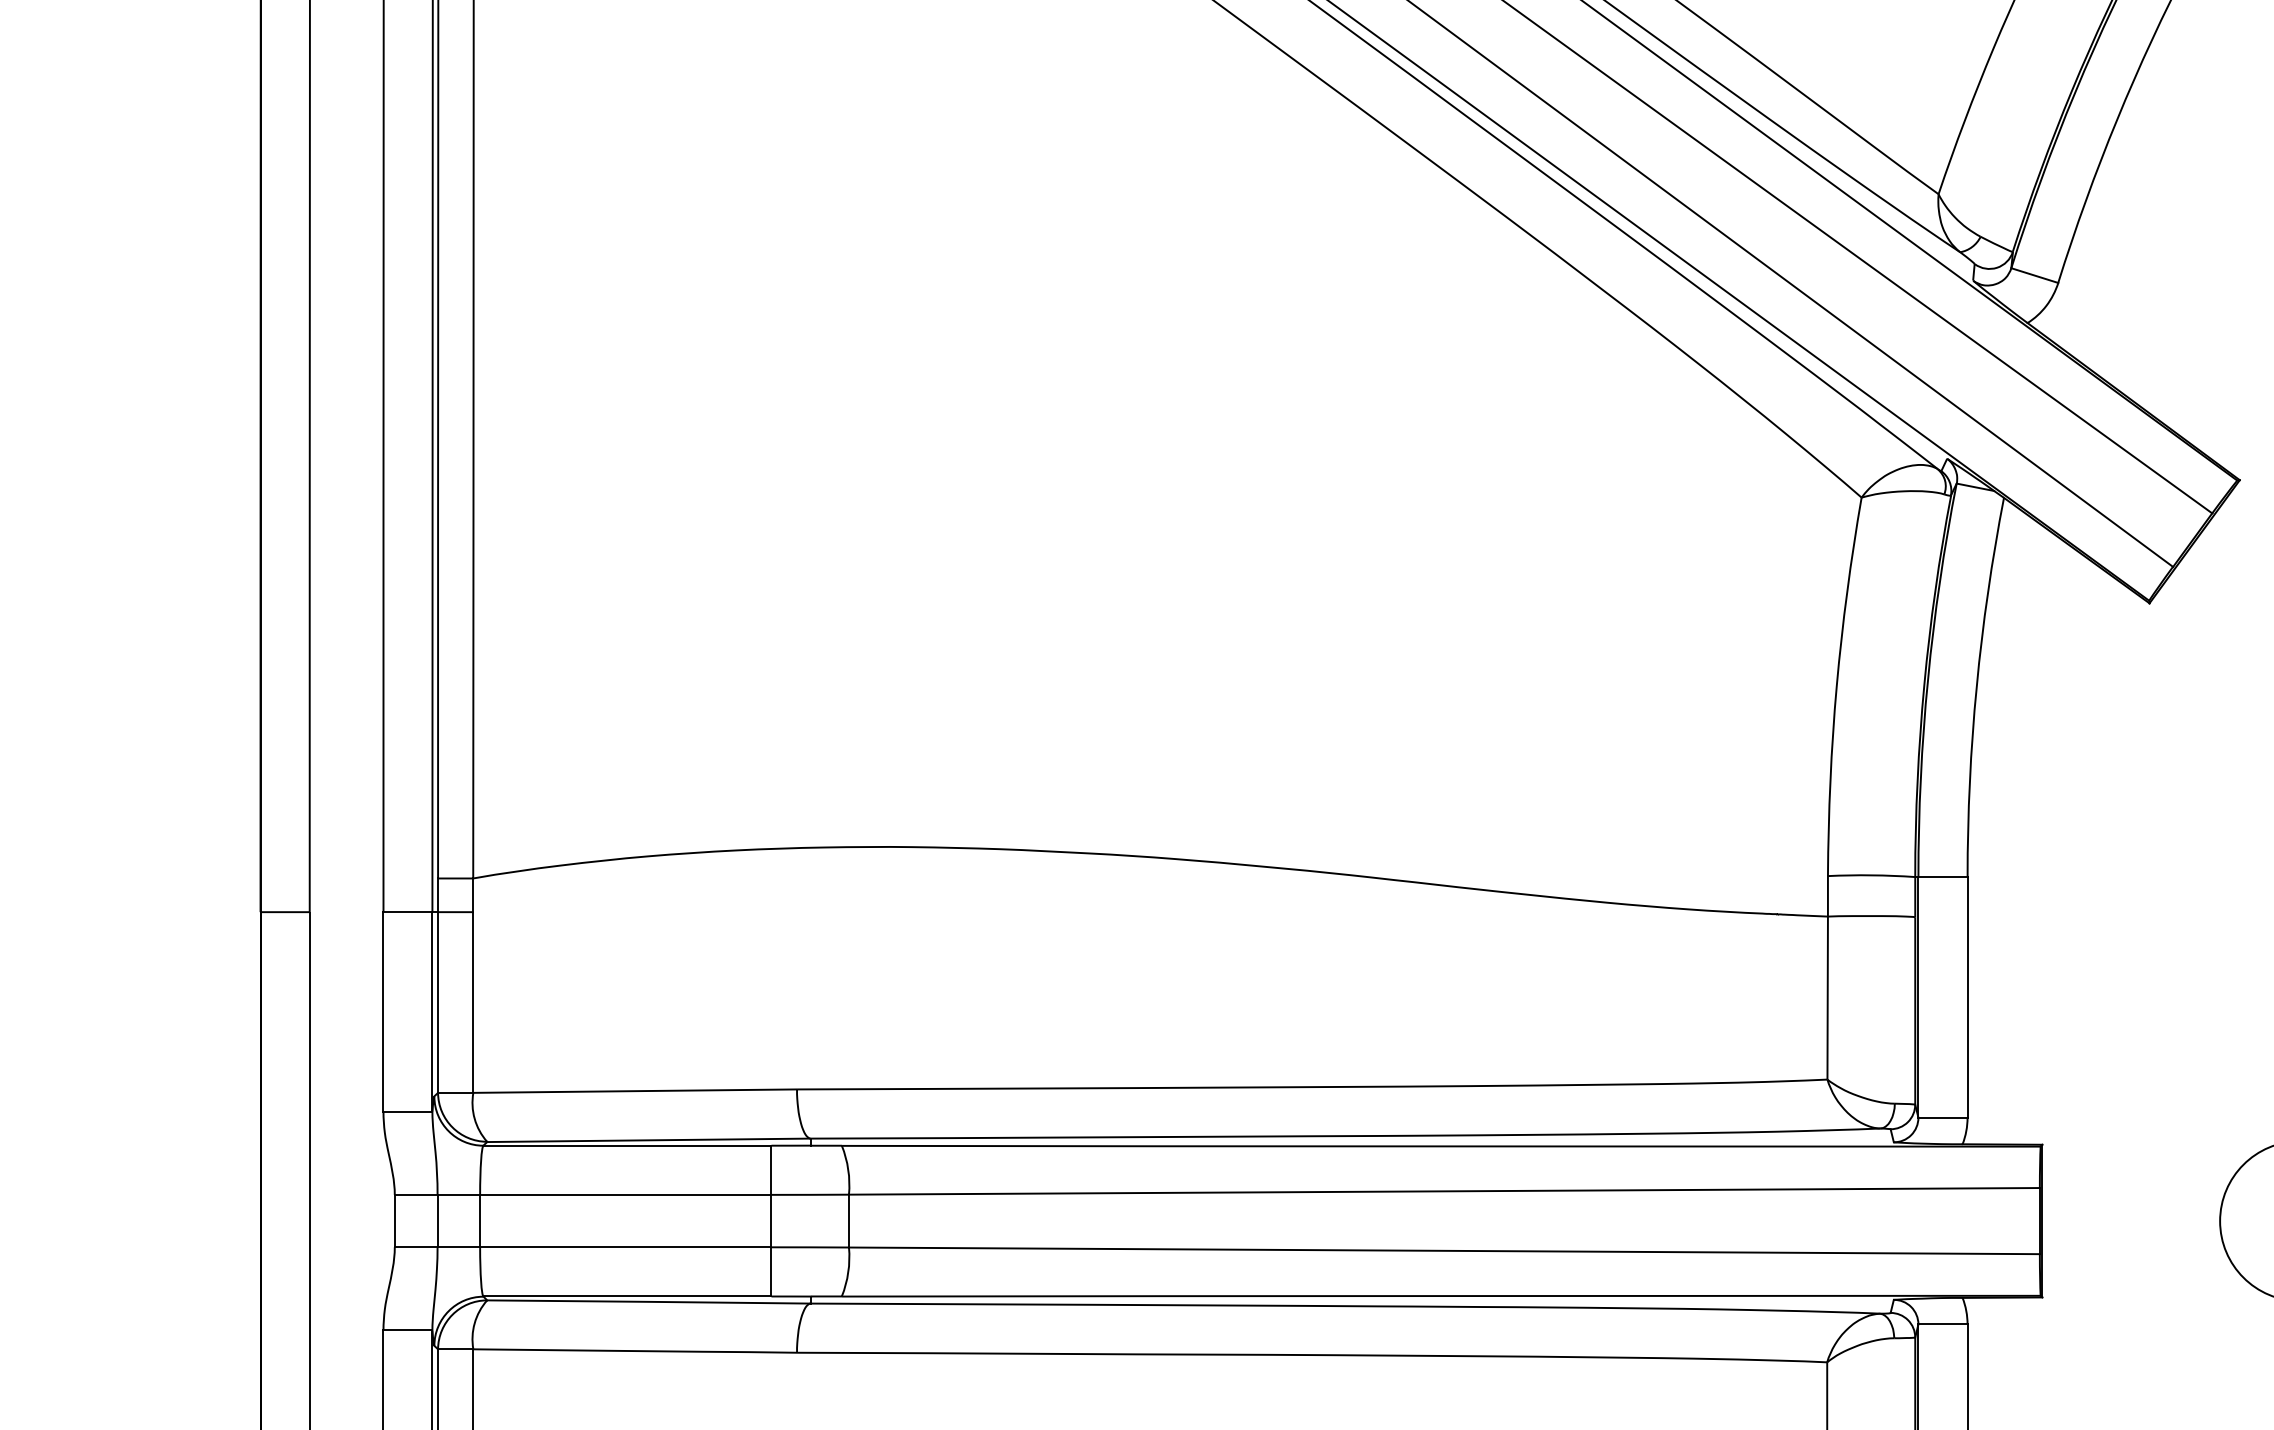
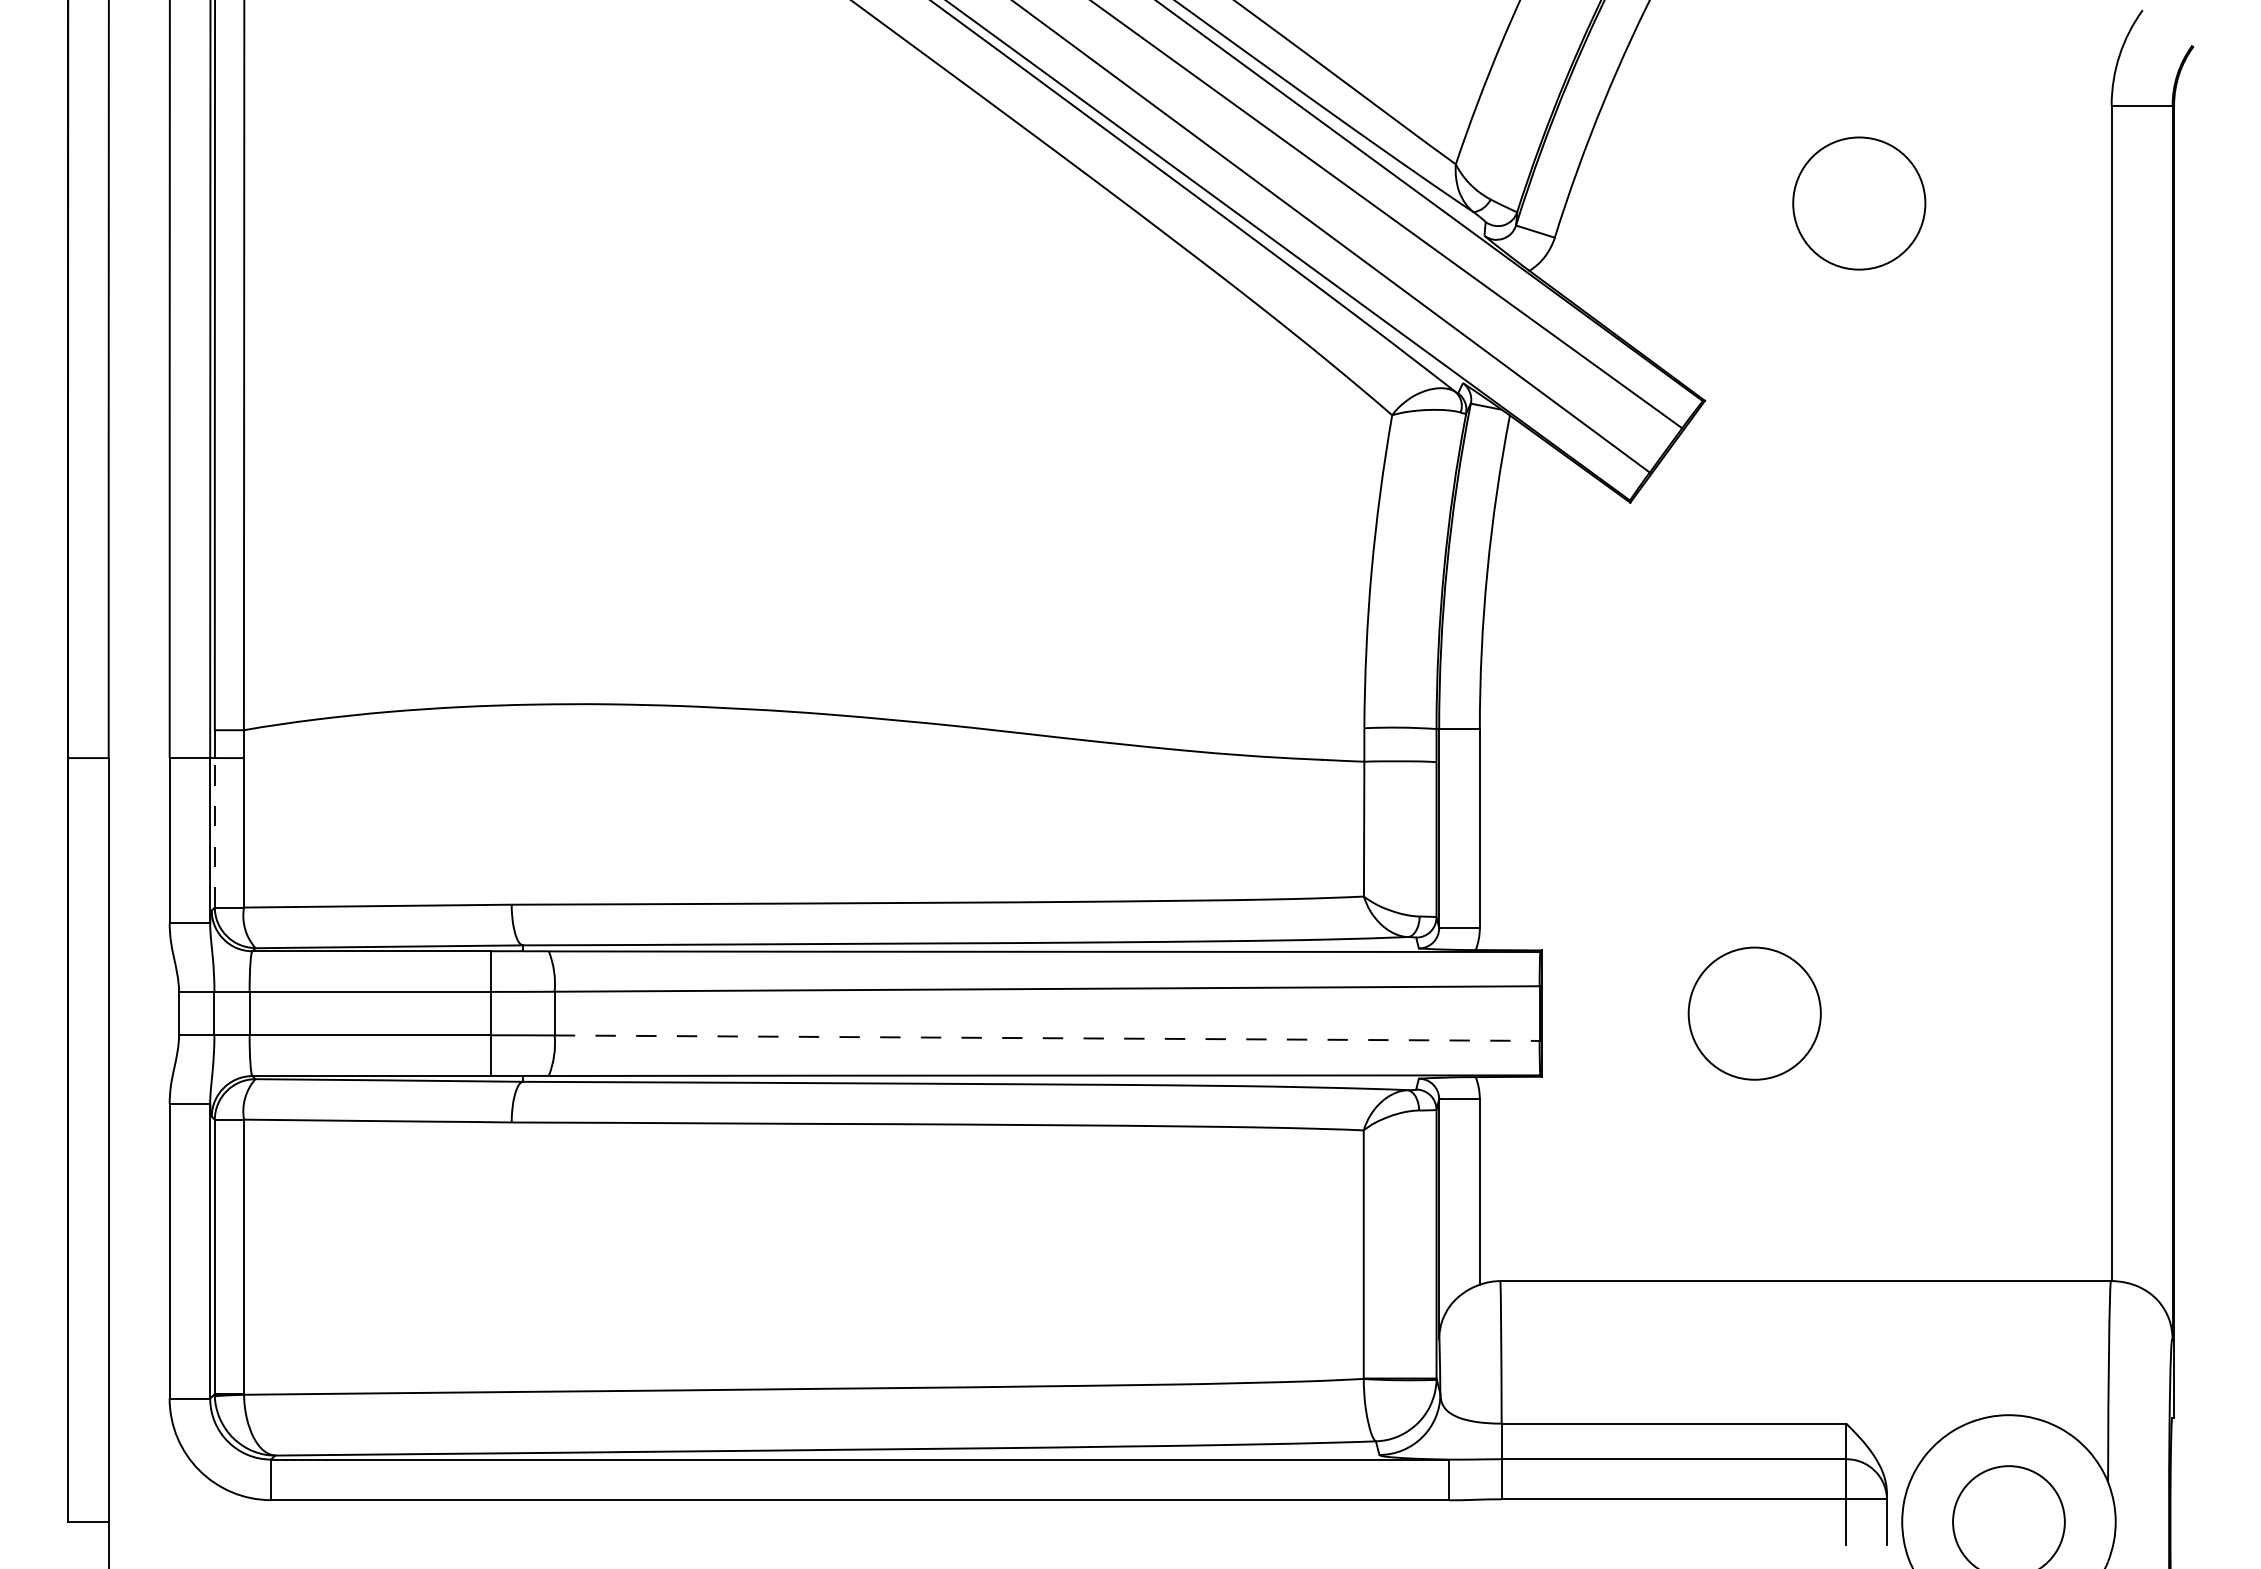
line: (437, 1002) -> (214, 832), solid -> dashed
line: (1444, 1251) -> (1047, 1038), solid -> dashed

